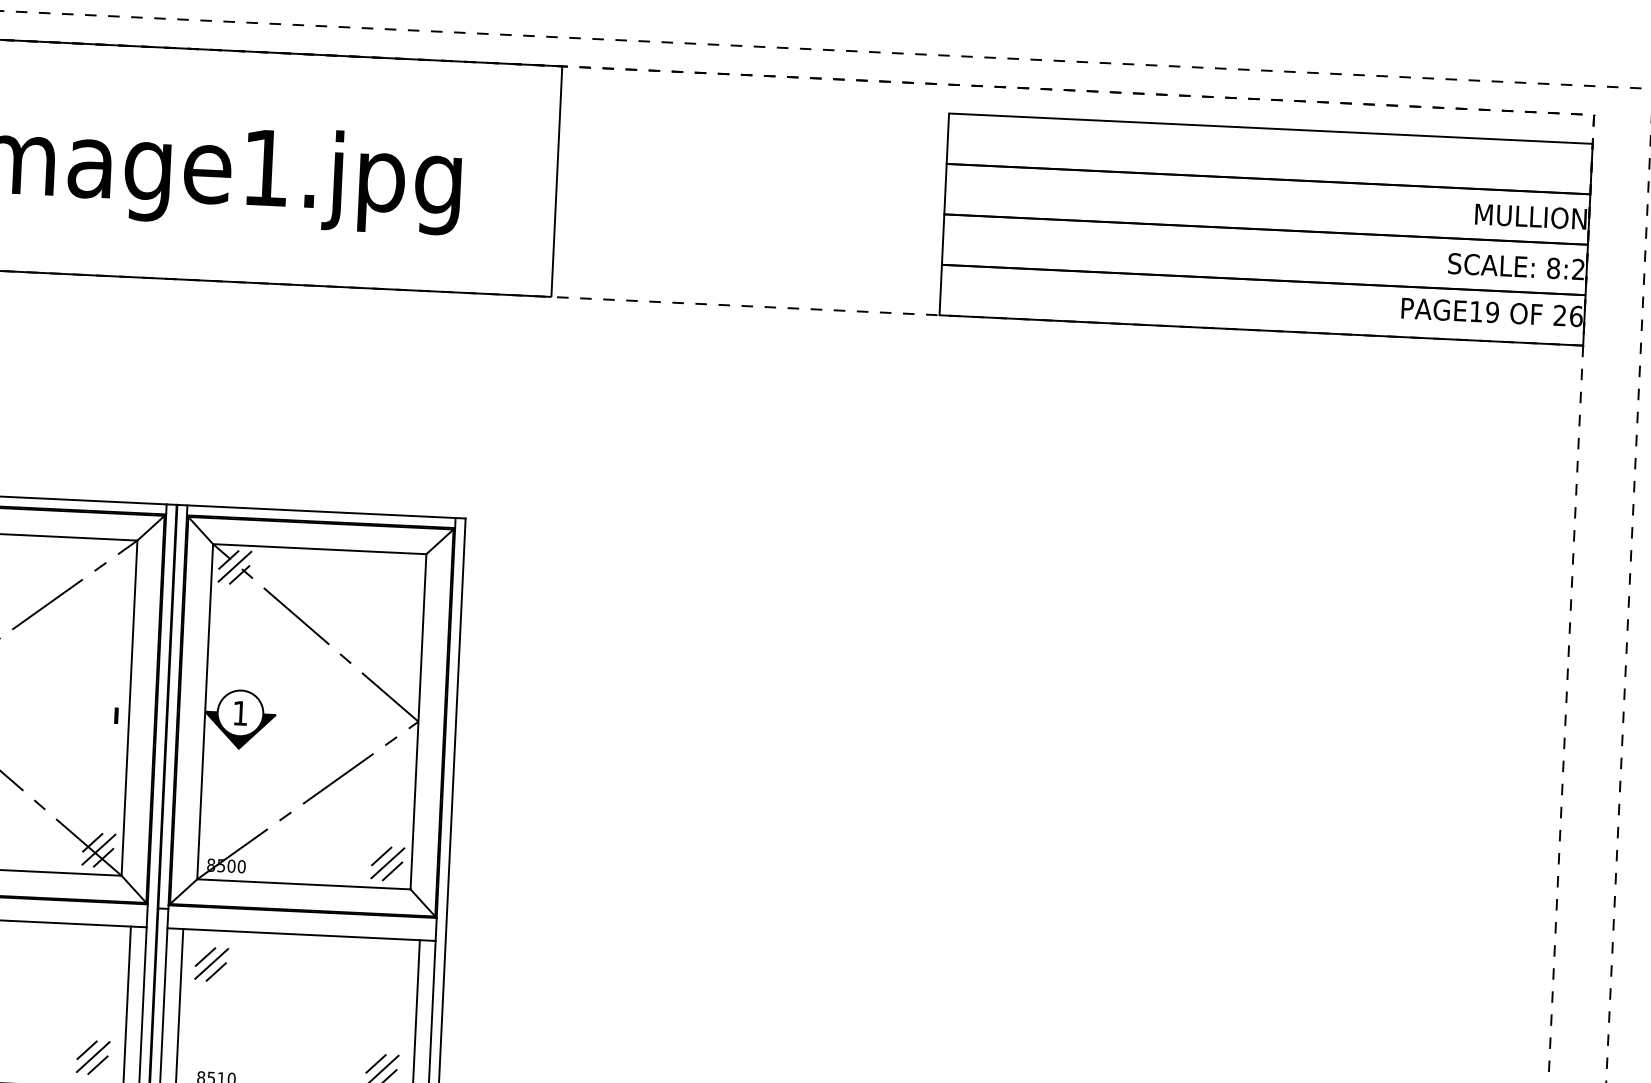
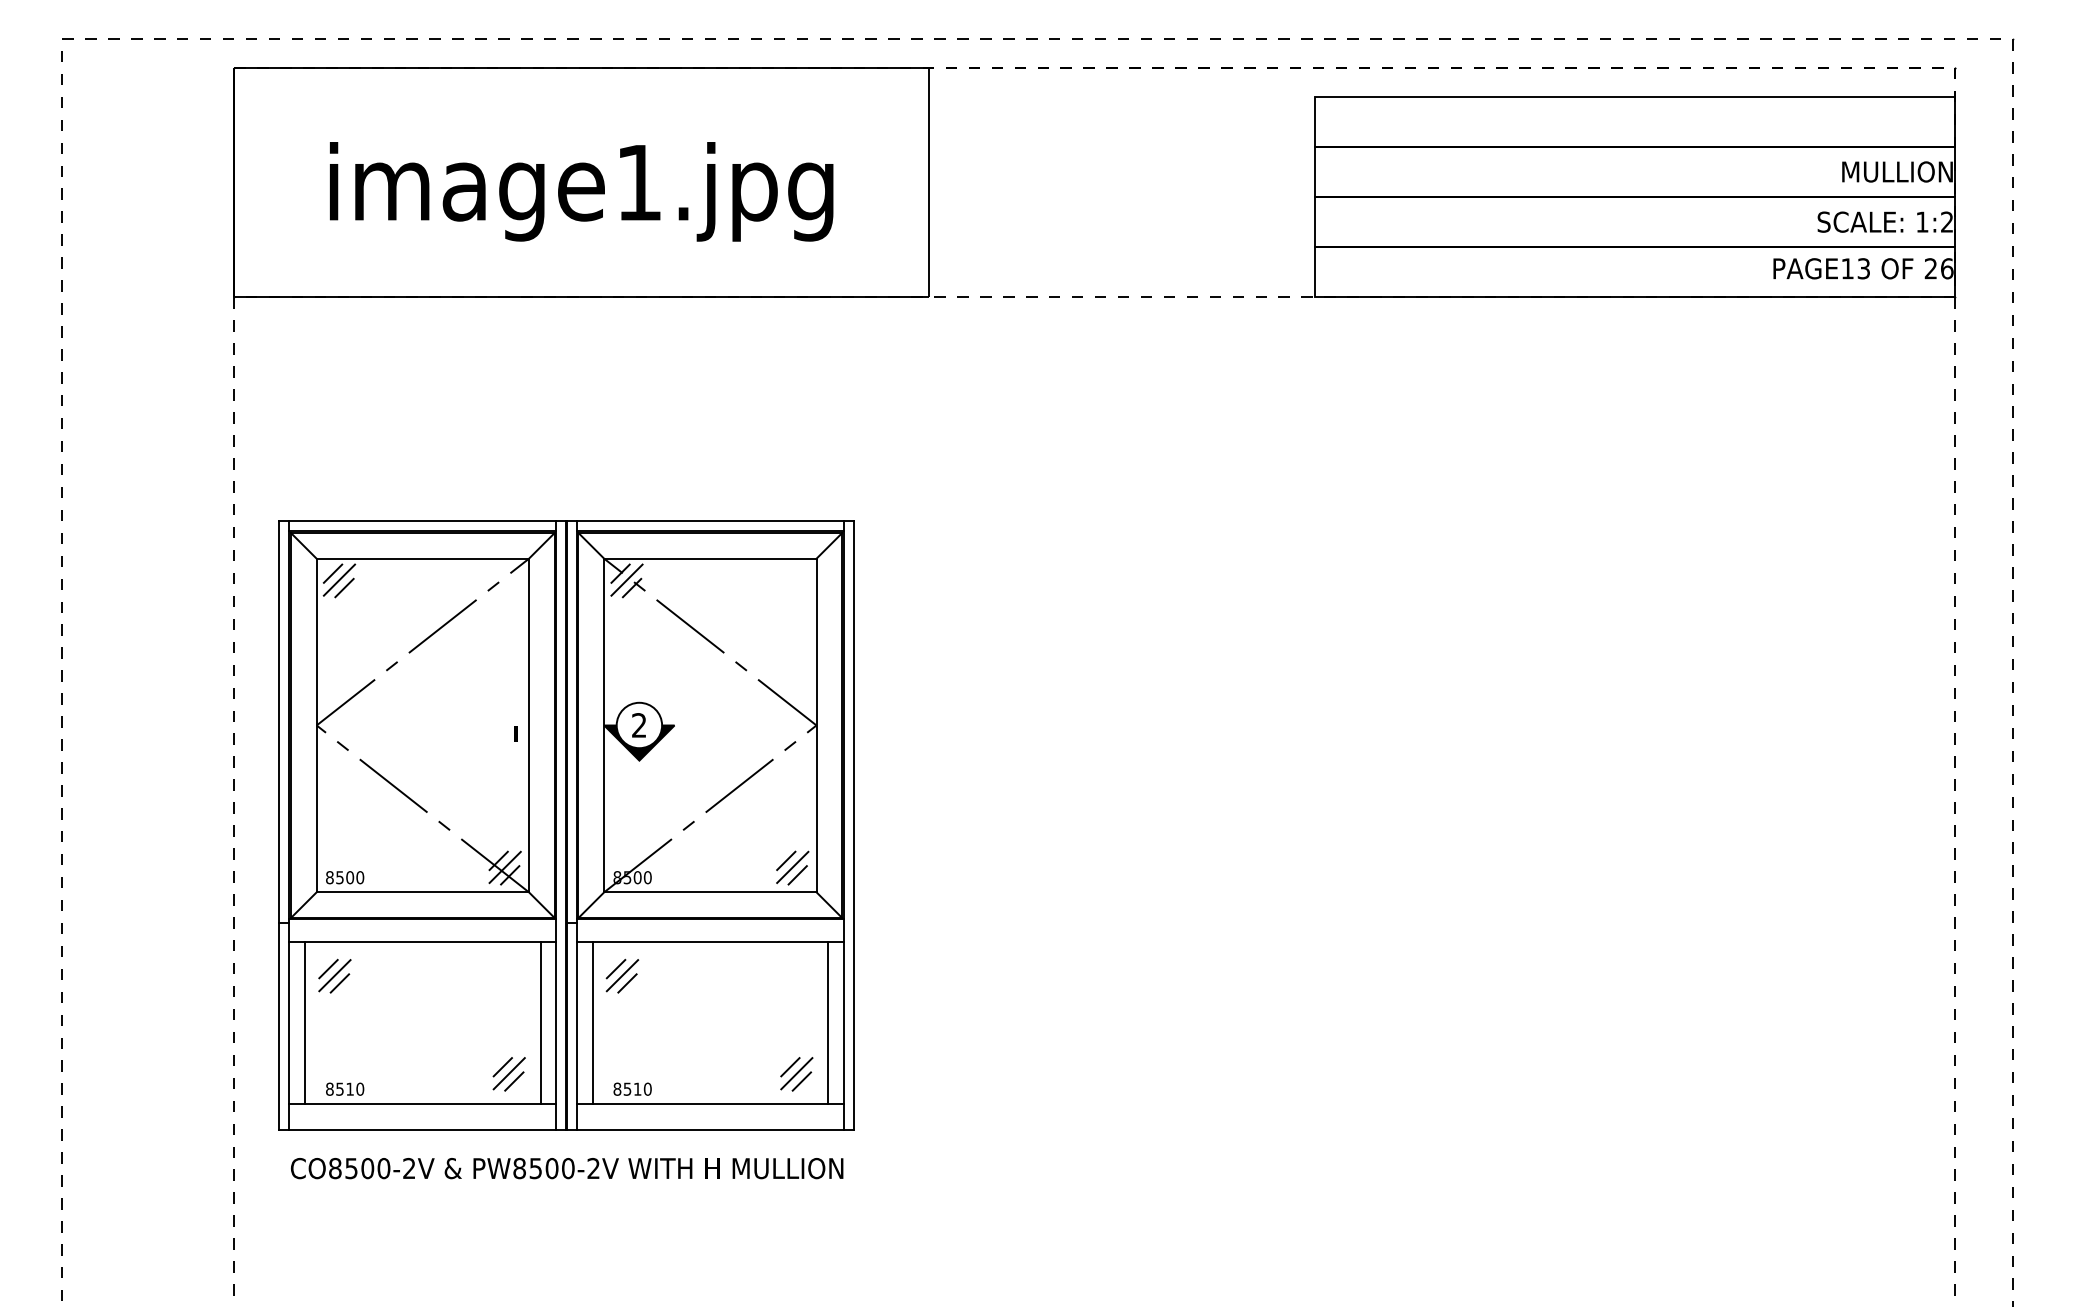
text: (1553, 267) -> (1922, 221), 8:2 -> 1:2
text: (1492, 312) -> (1863, 268), PAGE19 -> PAGE13
text: (240, 713) -> (639, 725), 1 -> 2

